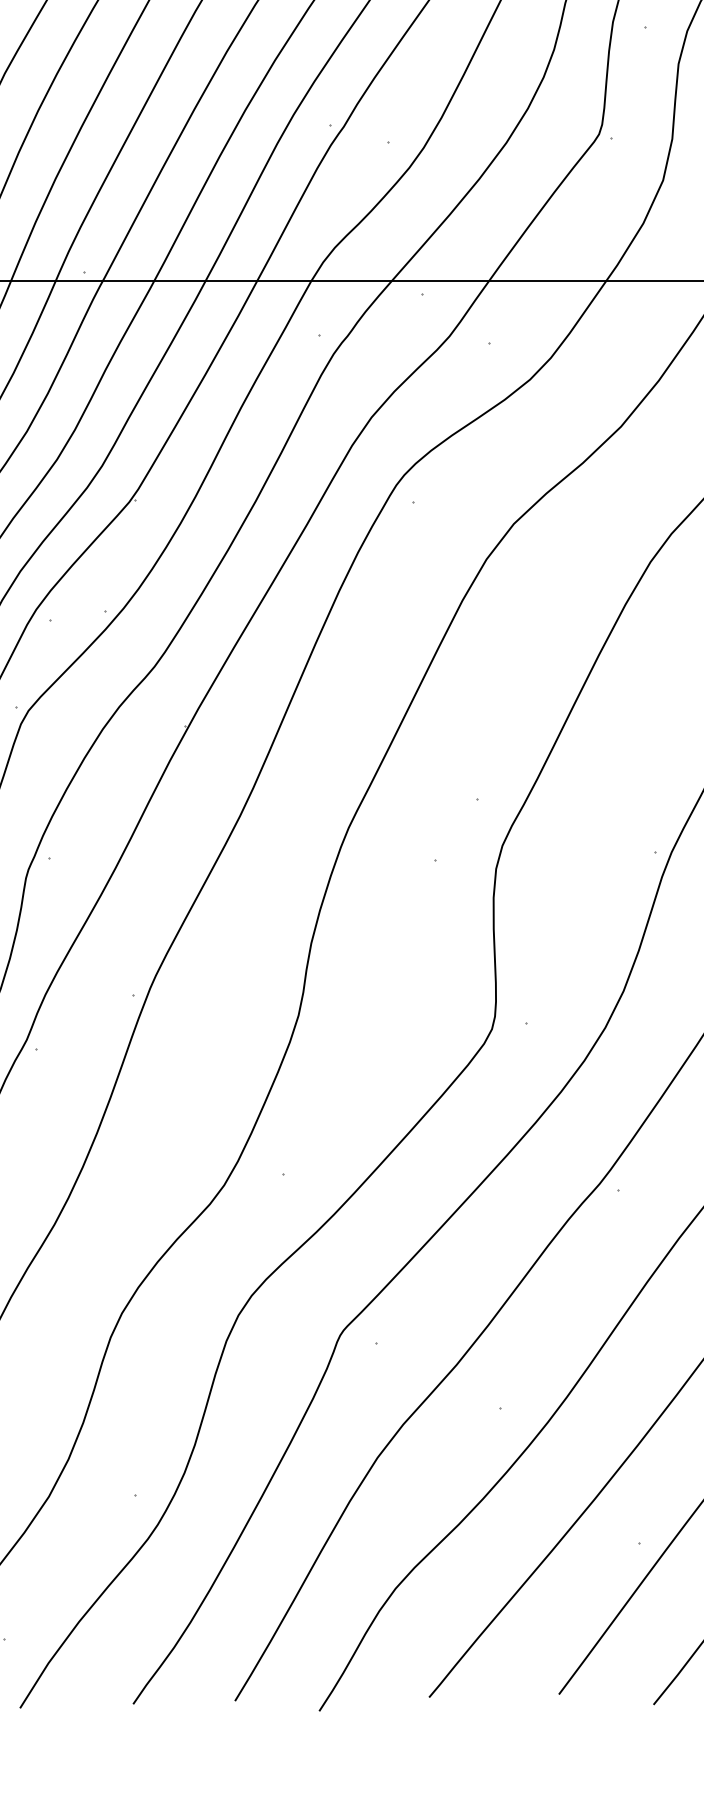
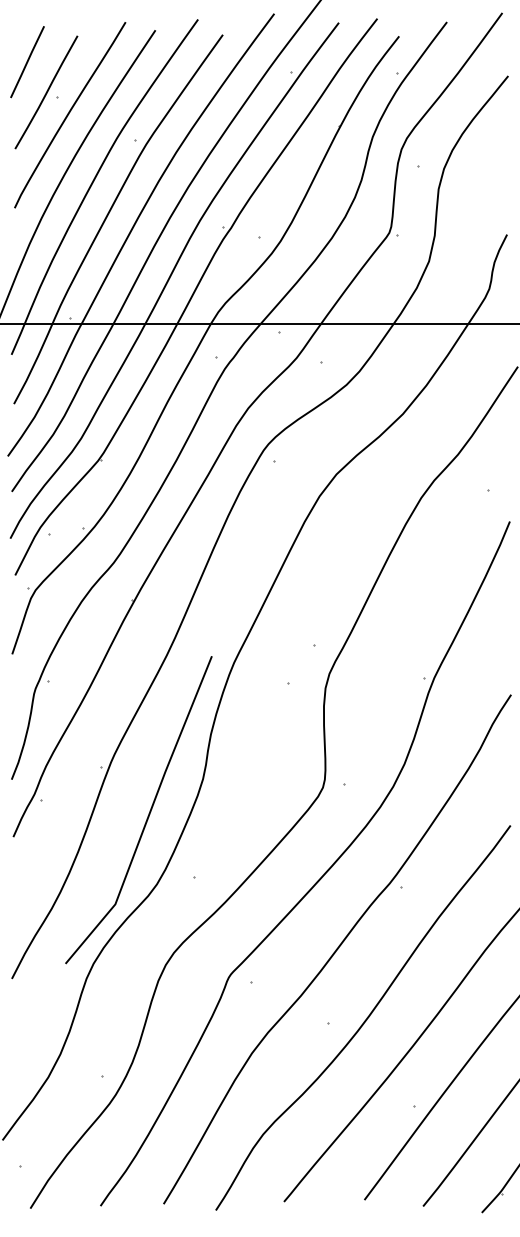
line: (210, 1070) -> (148, 813), added

